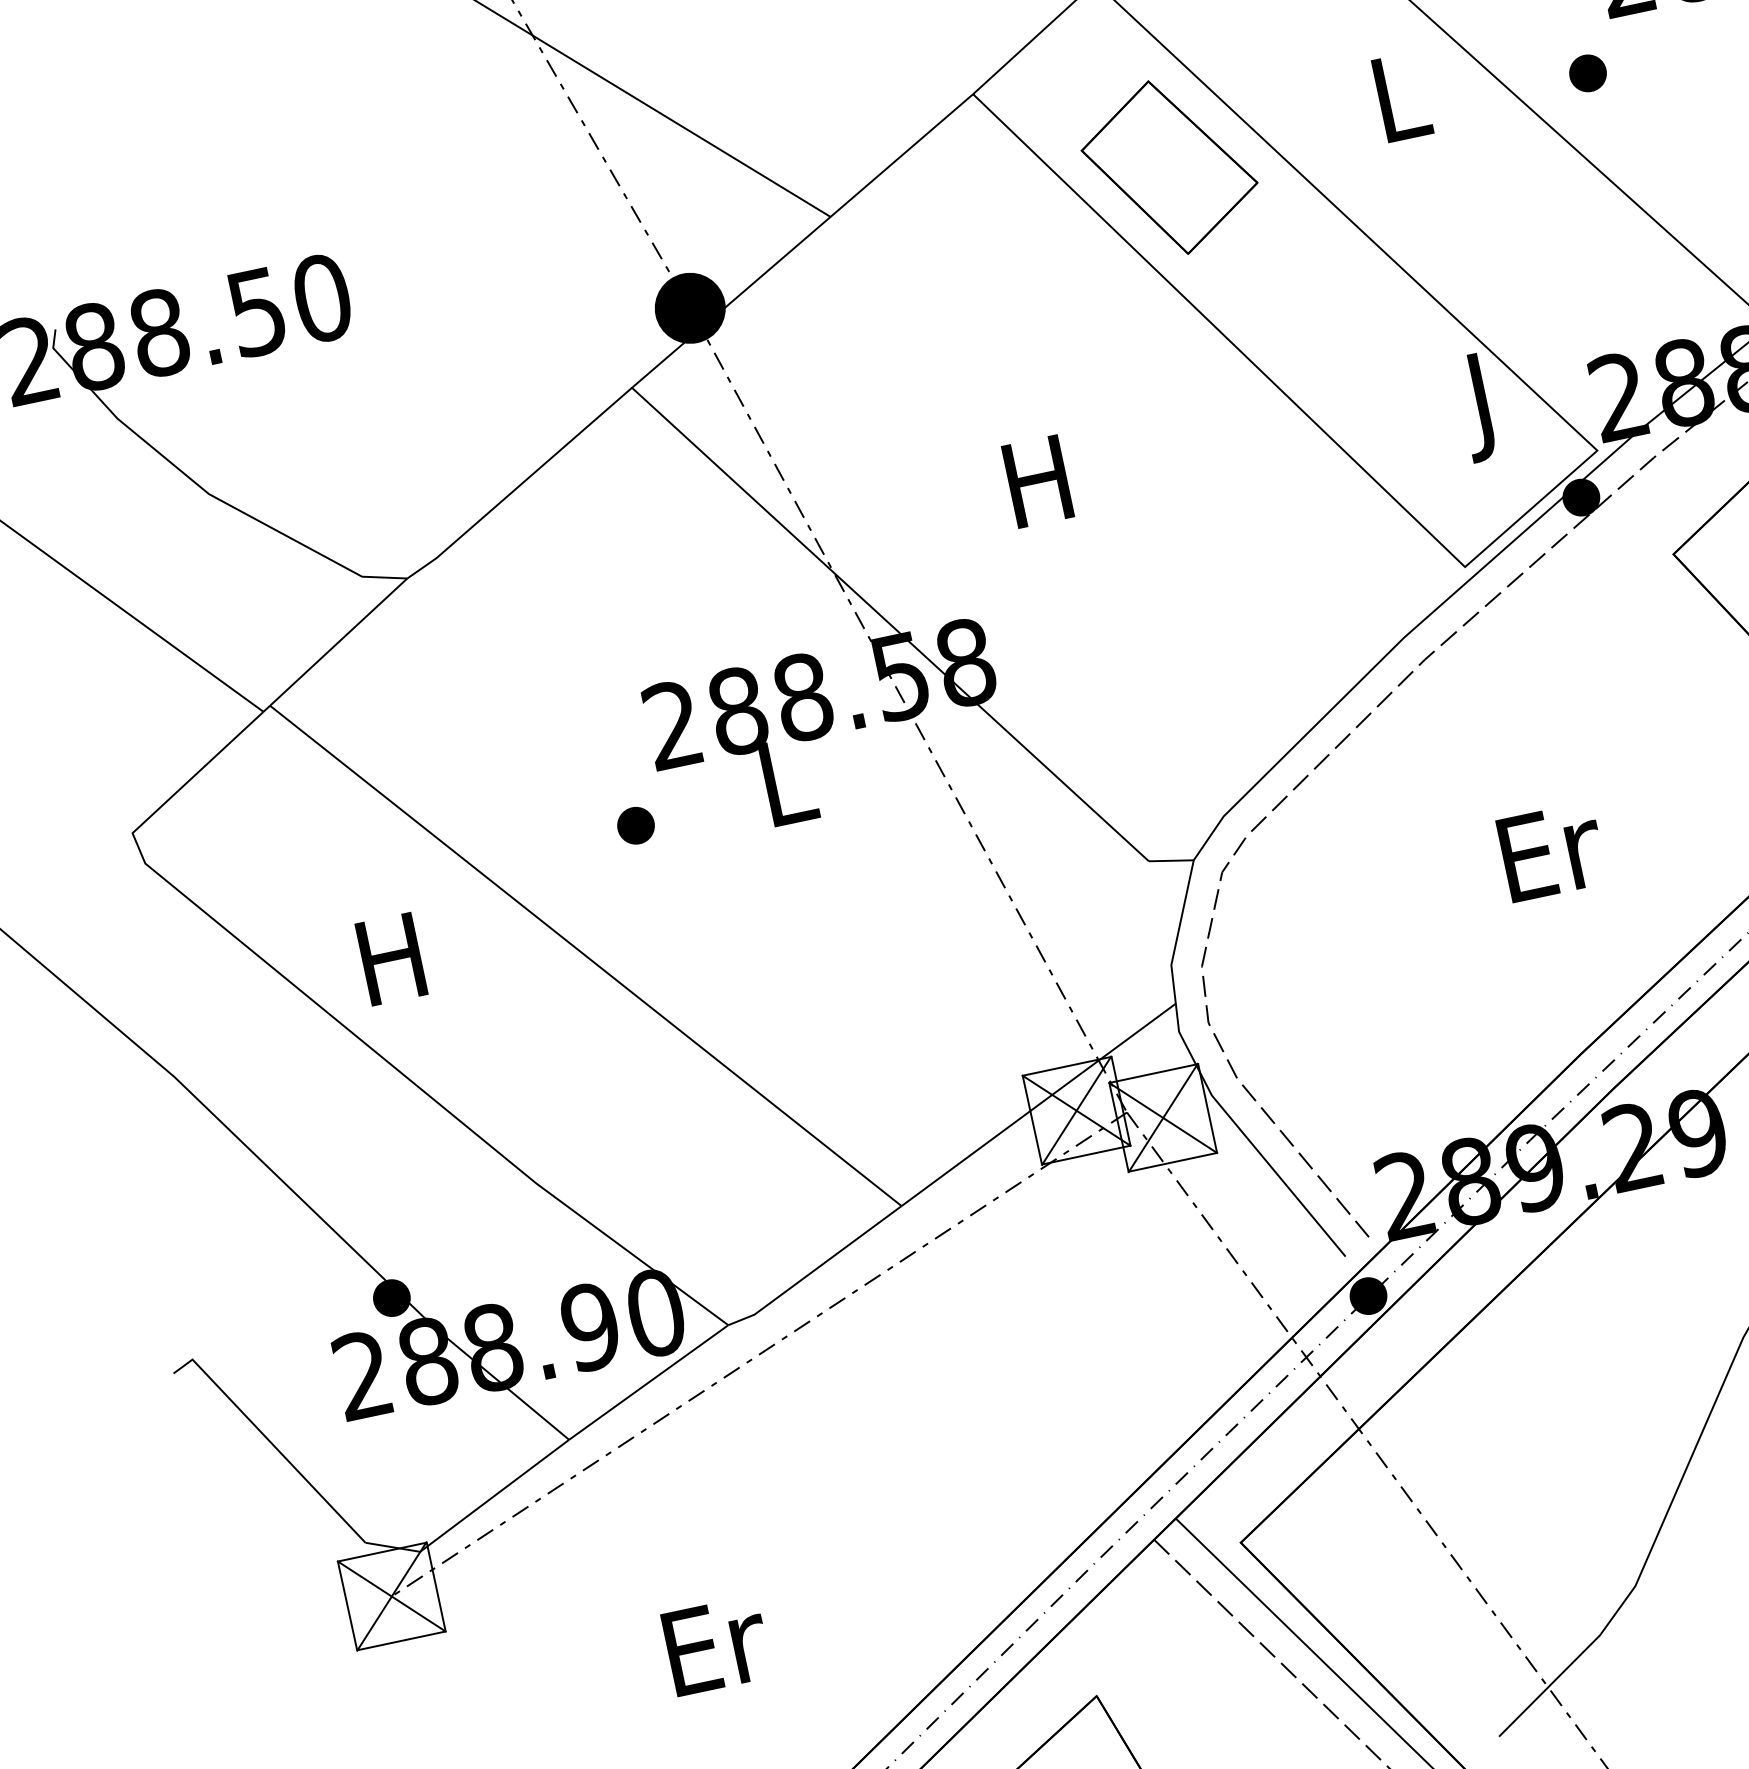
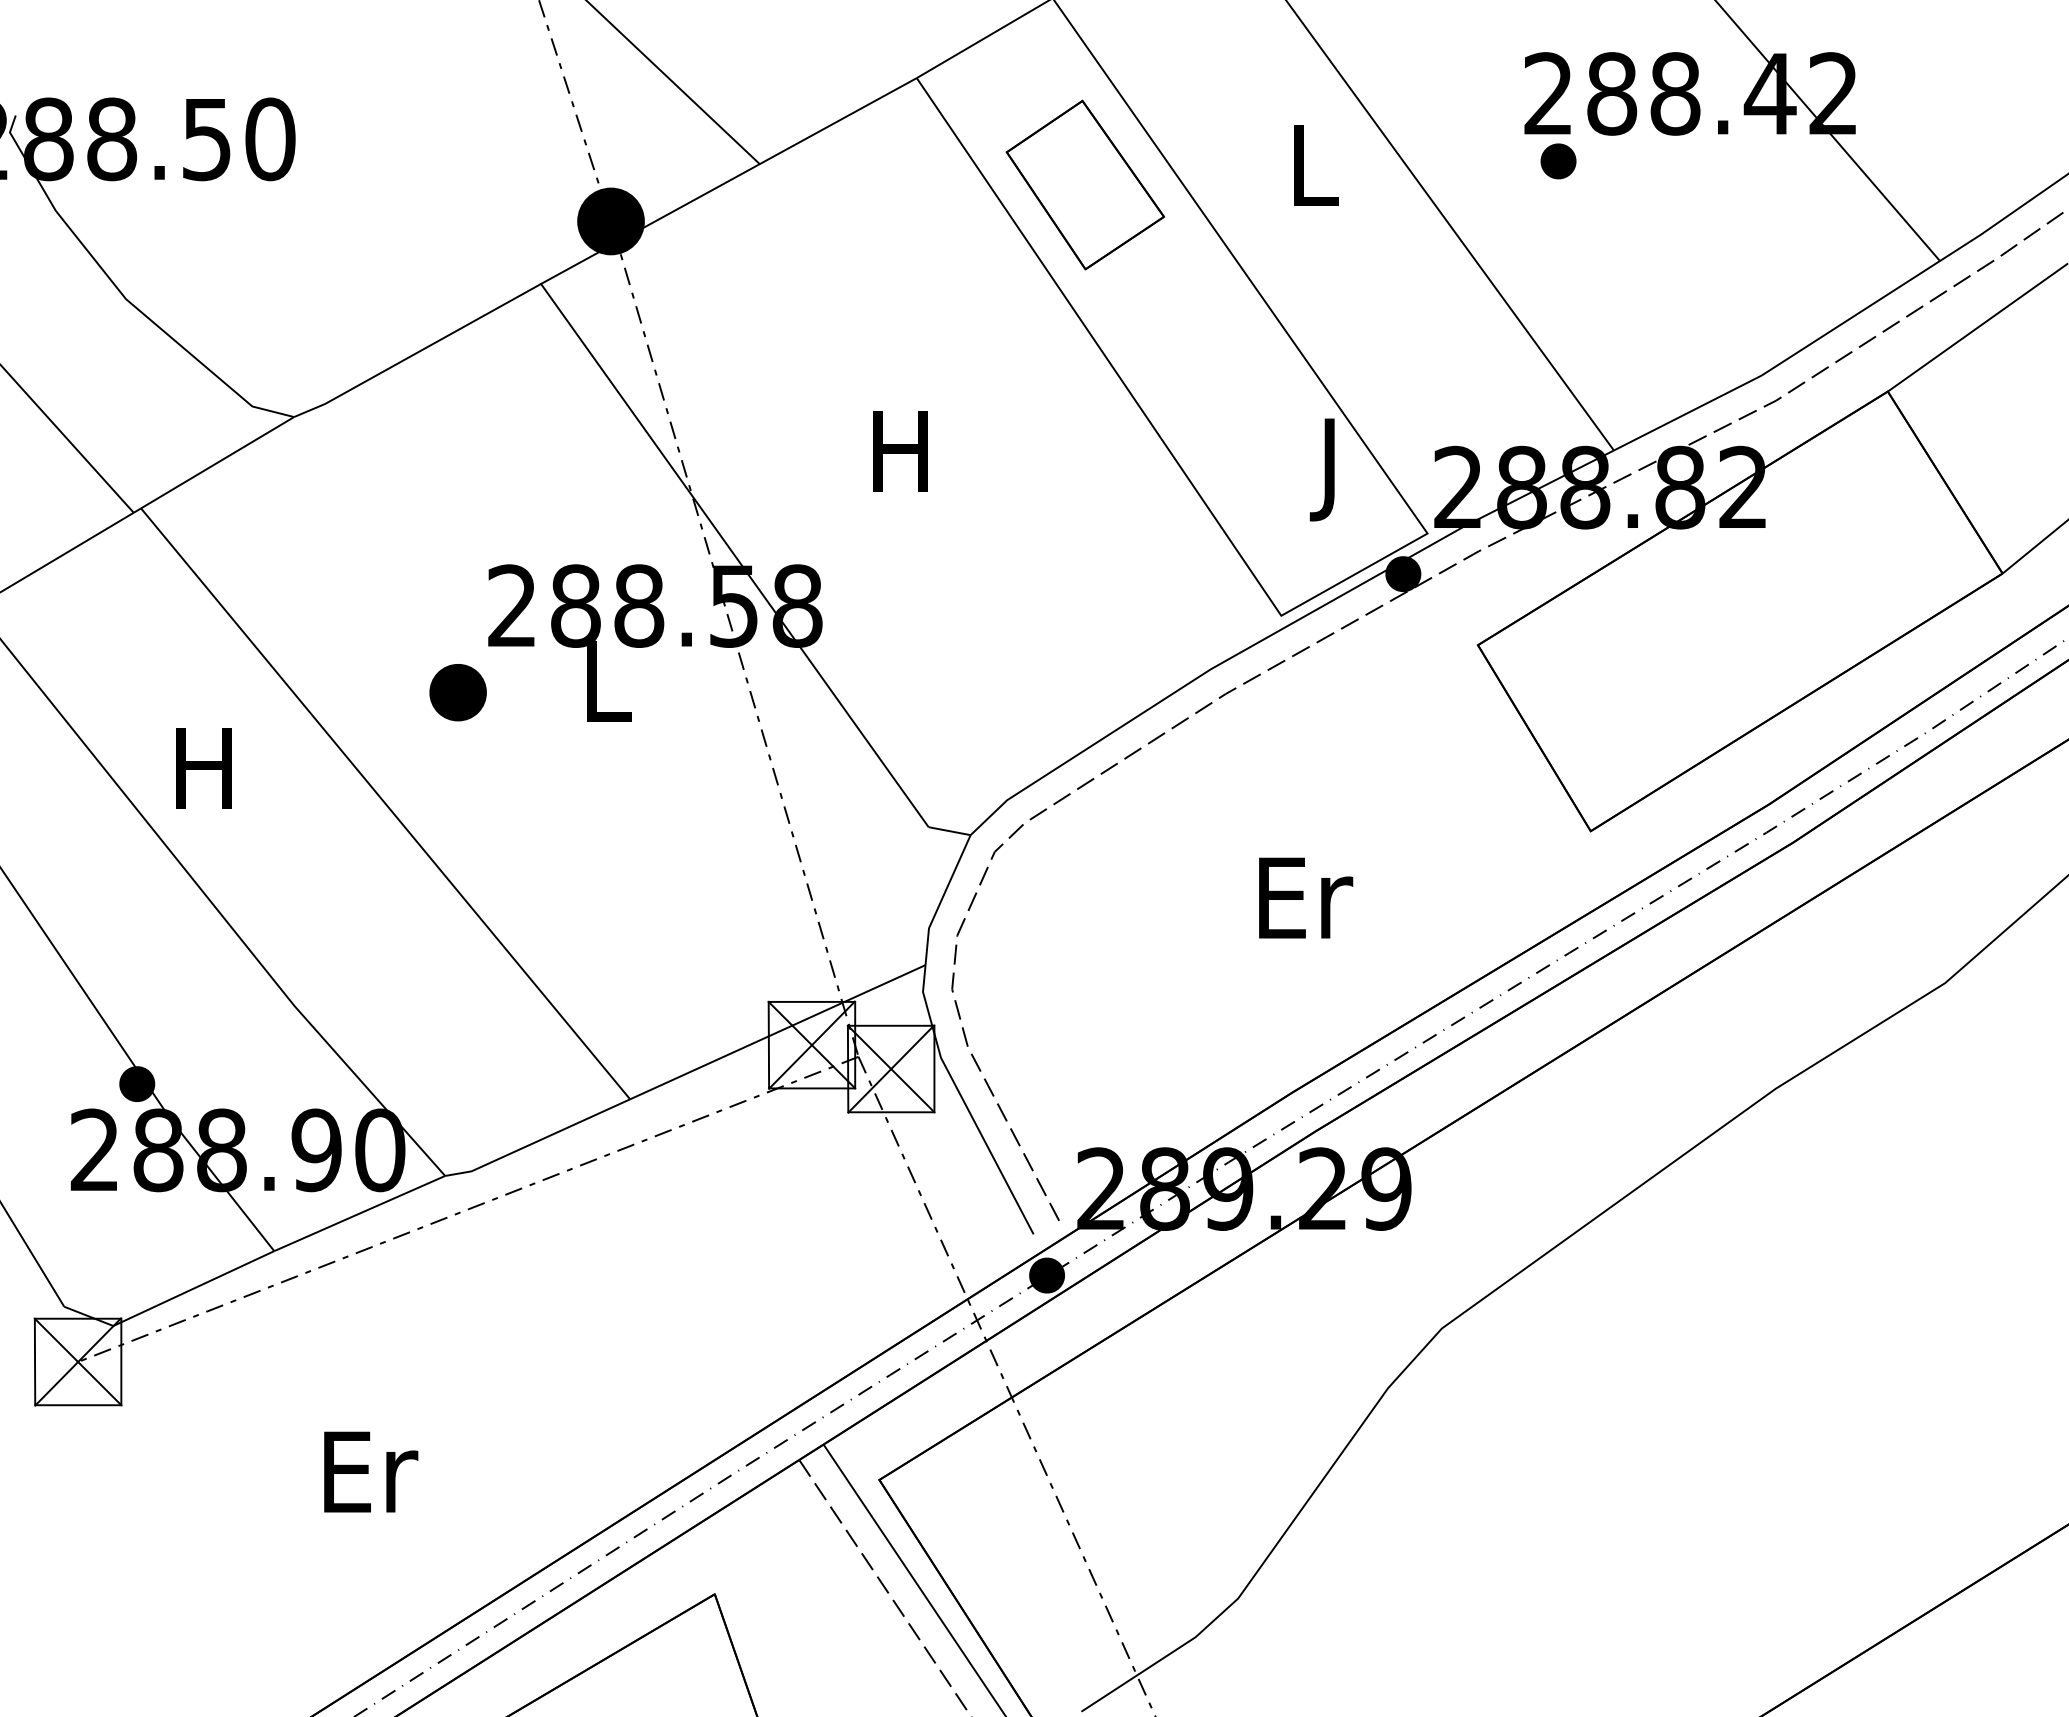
part: (1588, 73) -> (1558, 161), moved
part: (635, 825) -> (457, 692), size x1.6

